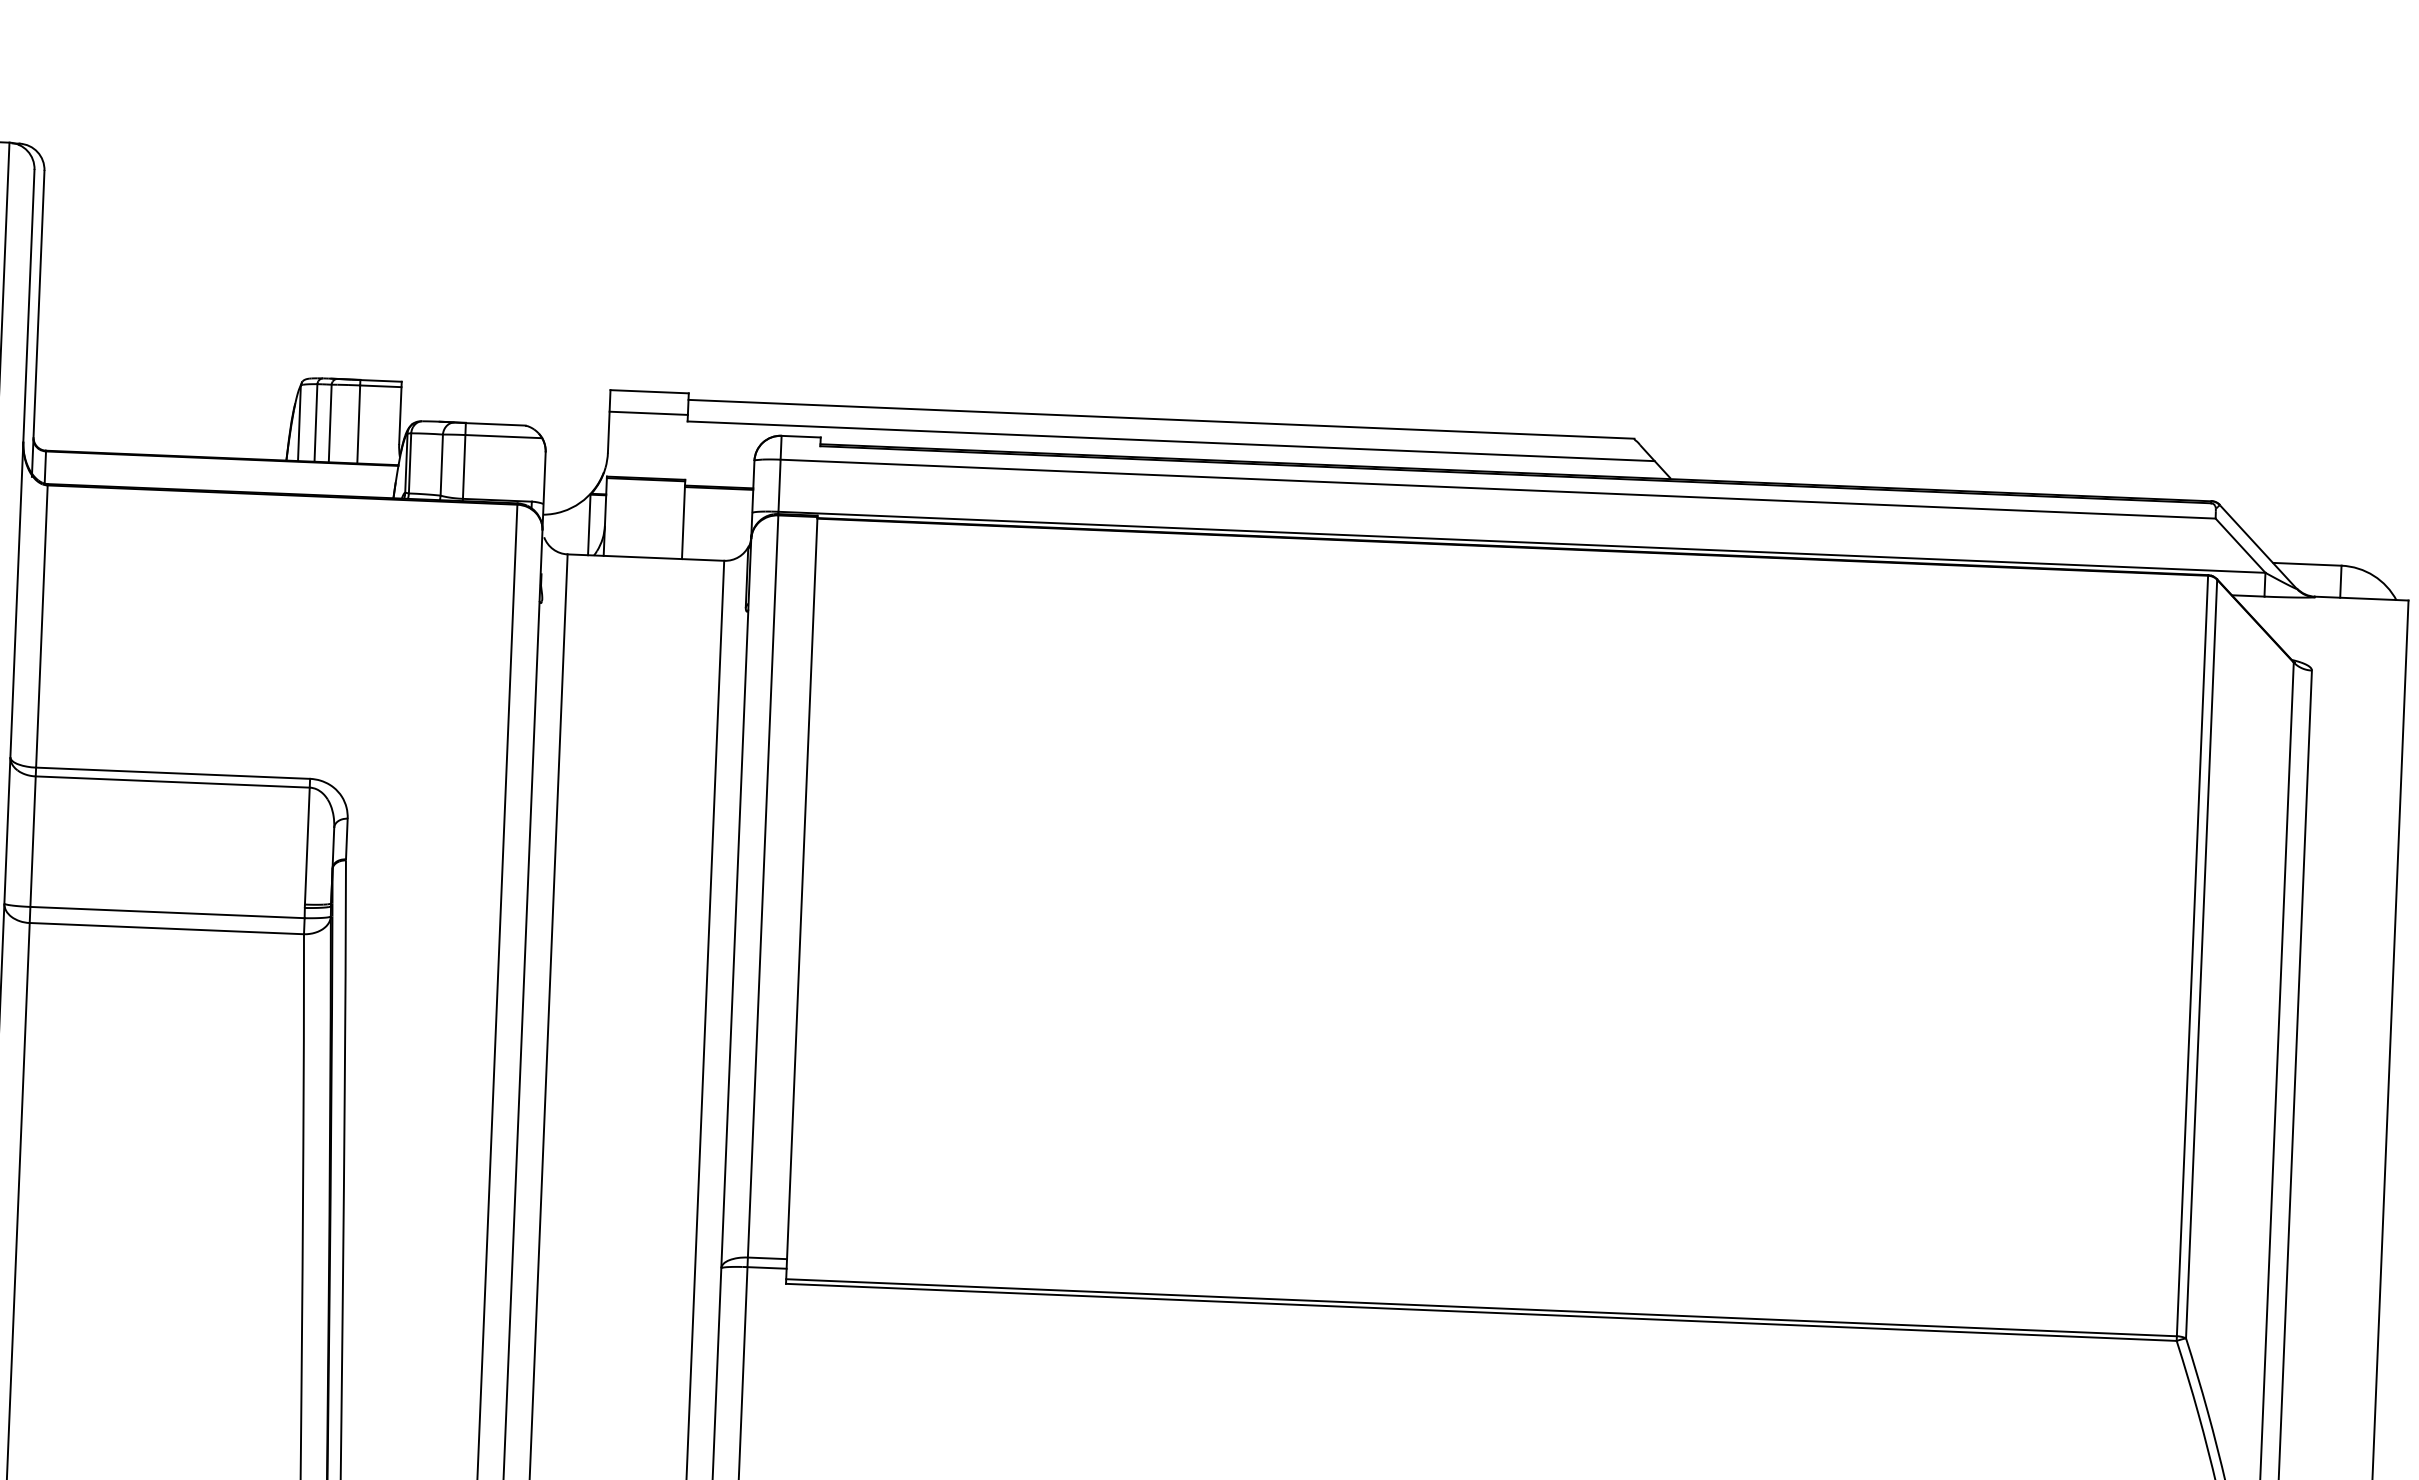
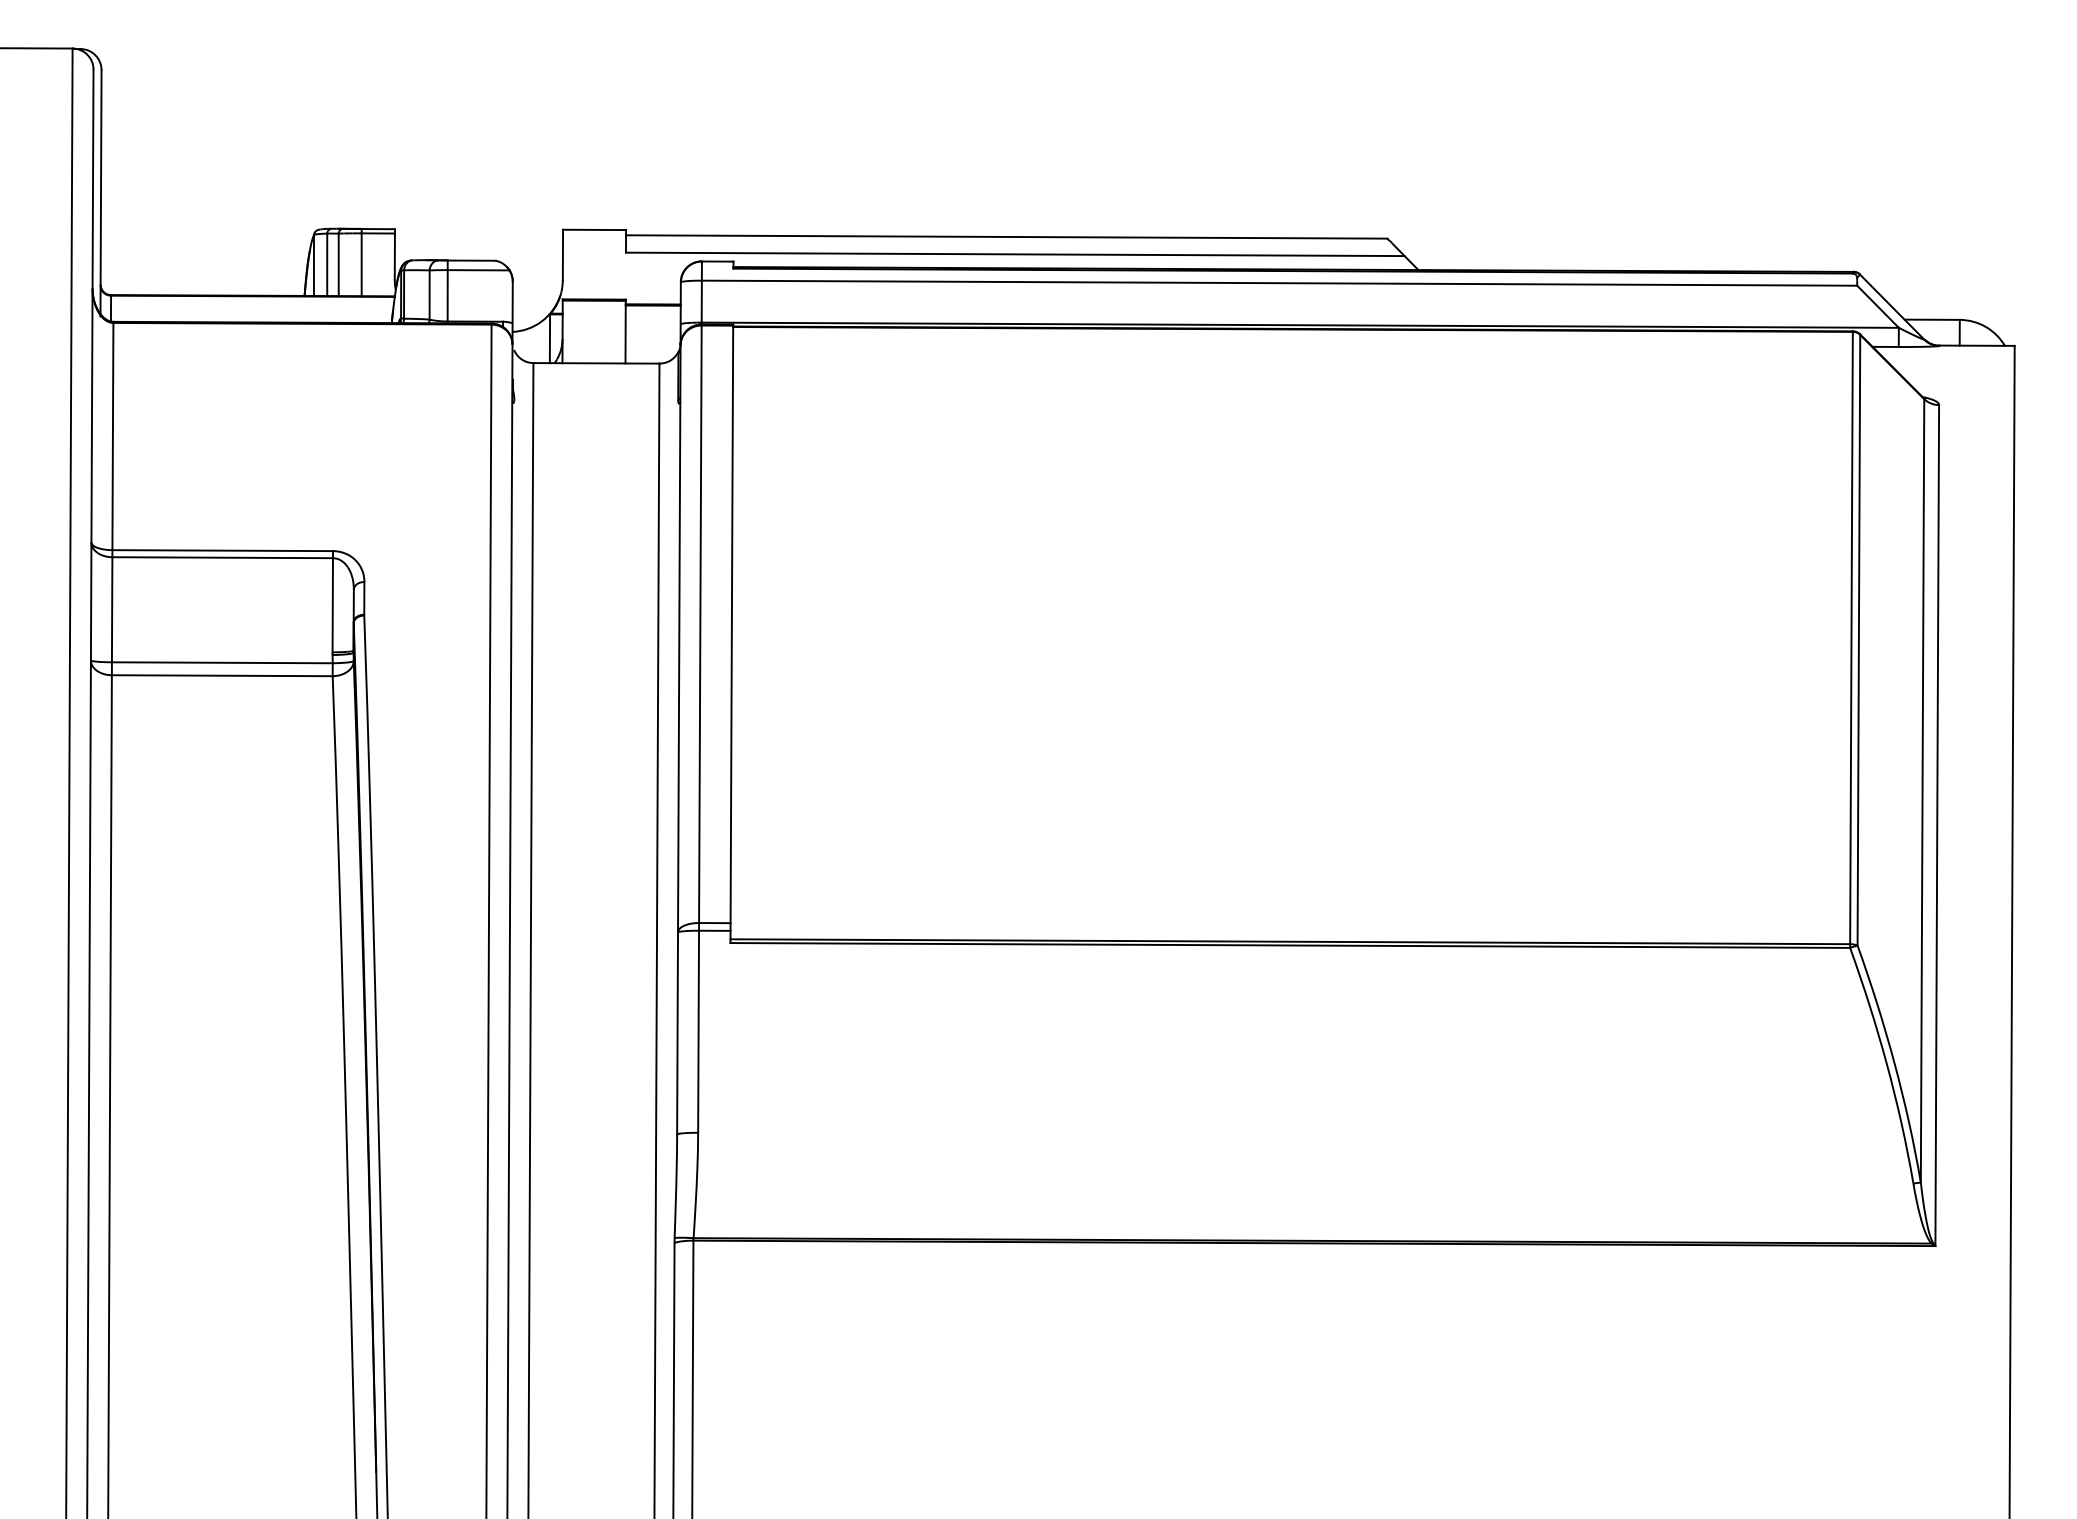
line: (648, 413) -> (594, 247), removed

